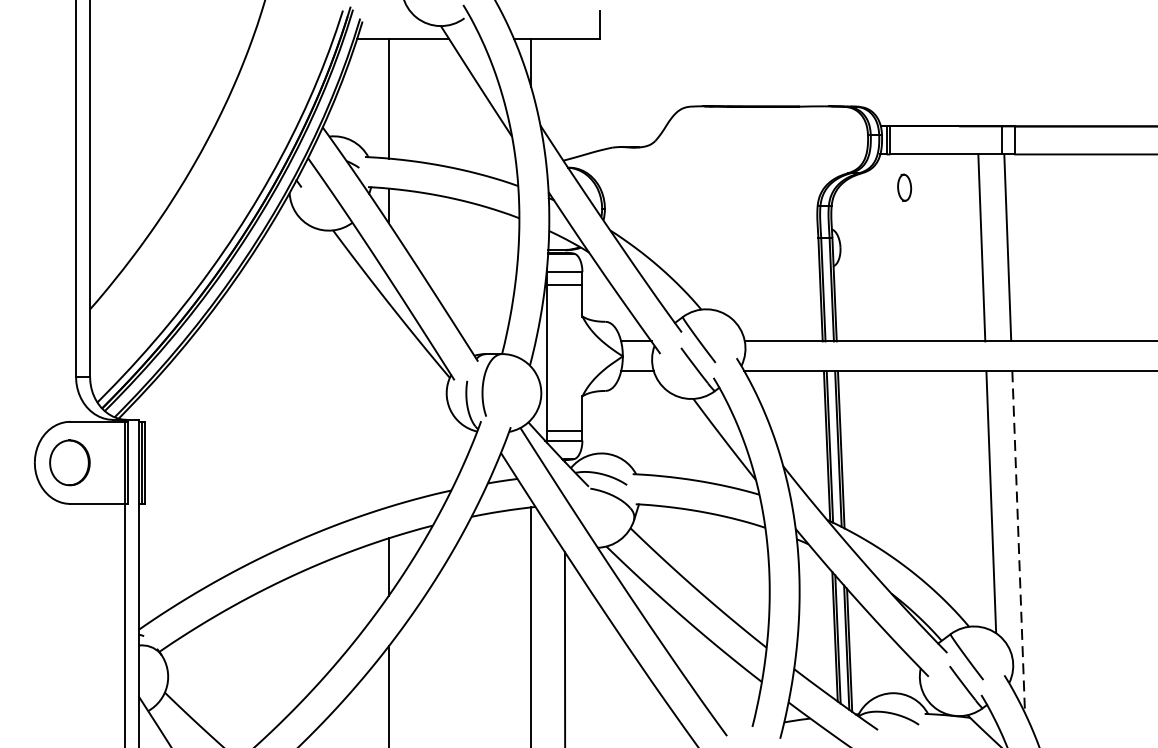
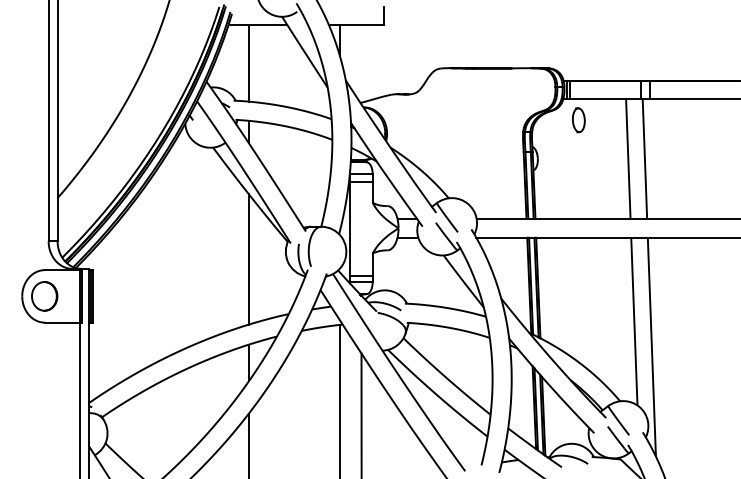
part: (904, 188) -> (578, 120), size x1.43
line: (388, 405) -> (248, 259), added
line: (1018, 544) -> (651, 348), dashed -> solid

